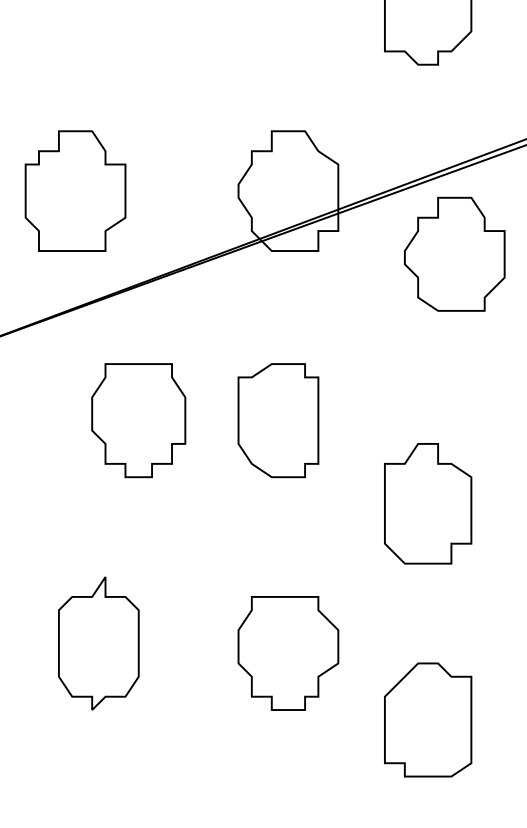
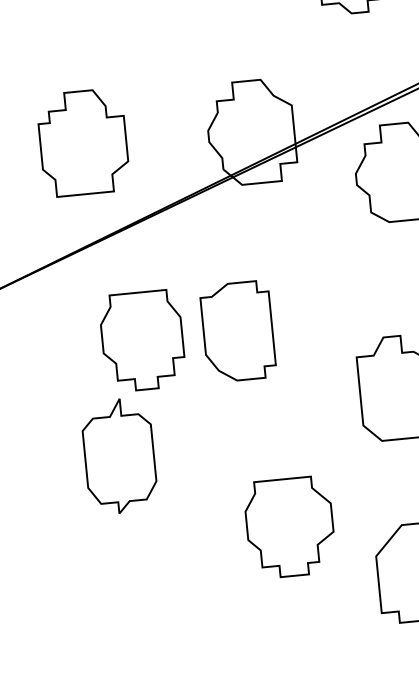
part: (75, 190) -> (83, 142), moved
part: (278, 420) -> (238, 331), moved
part: (98, 643) -> (119, 456), moved

